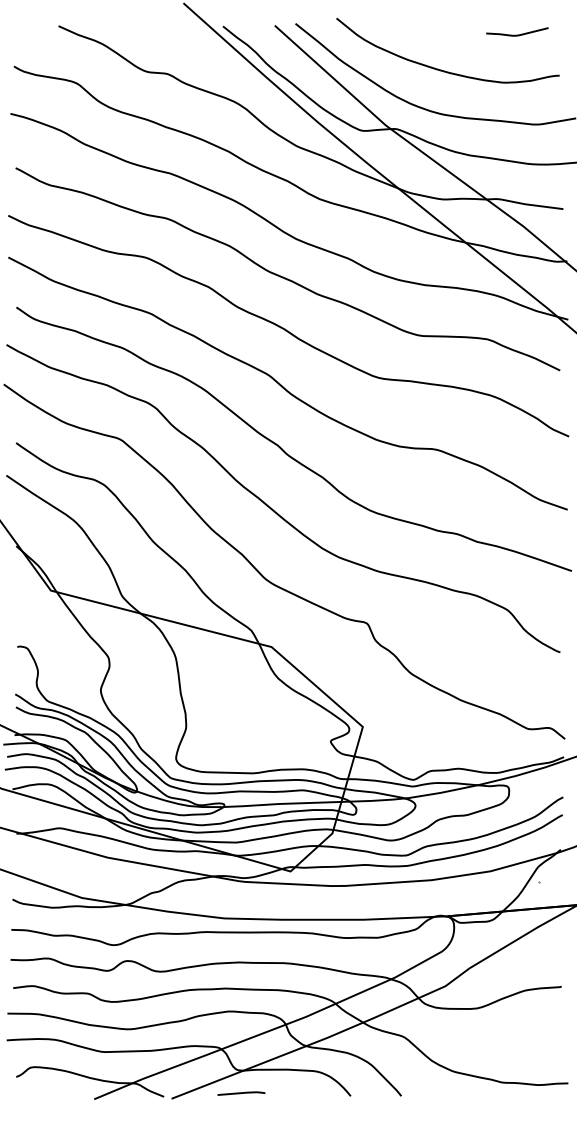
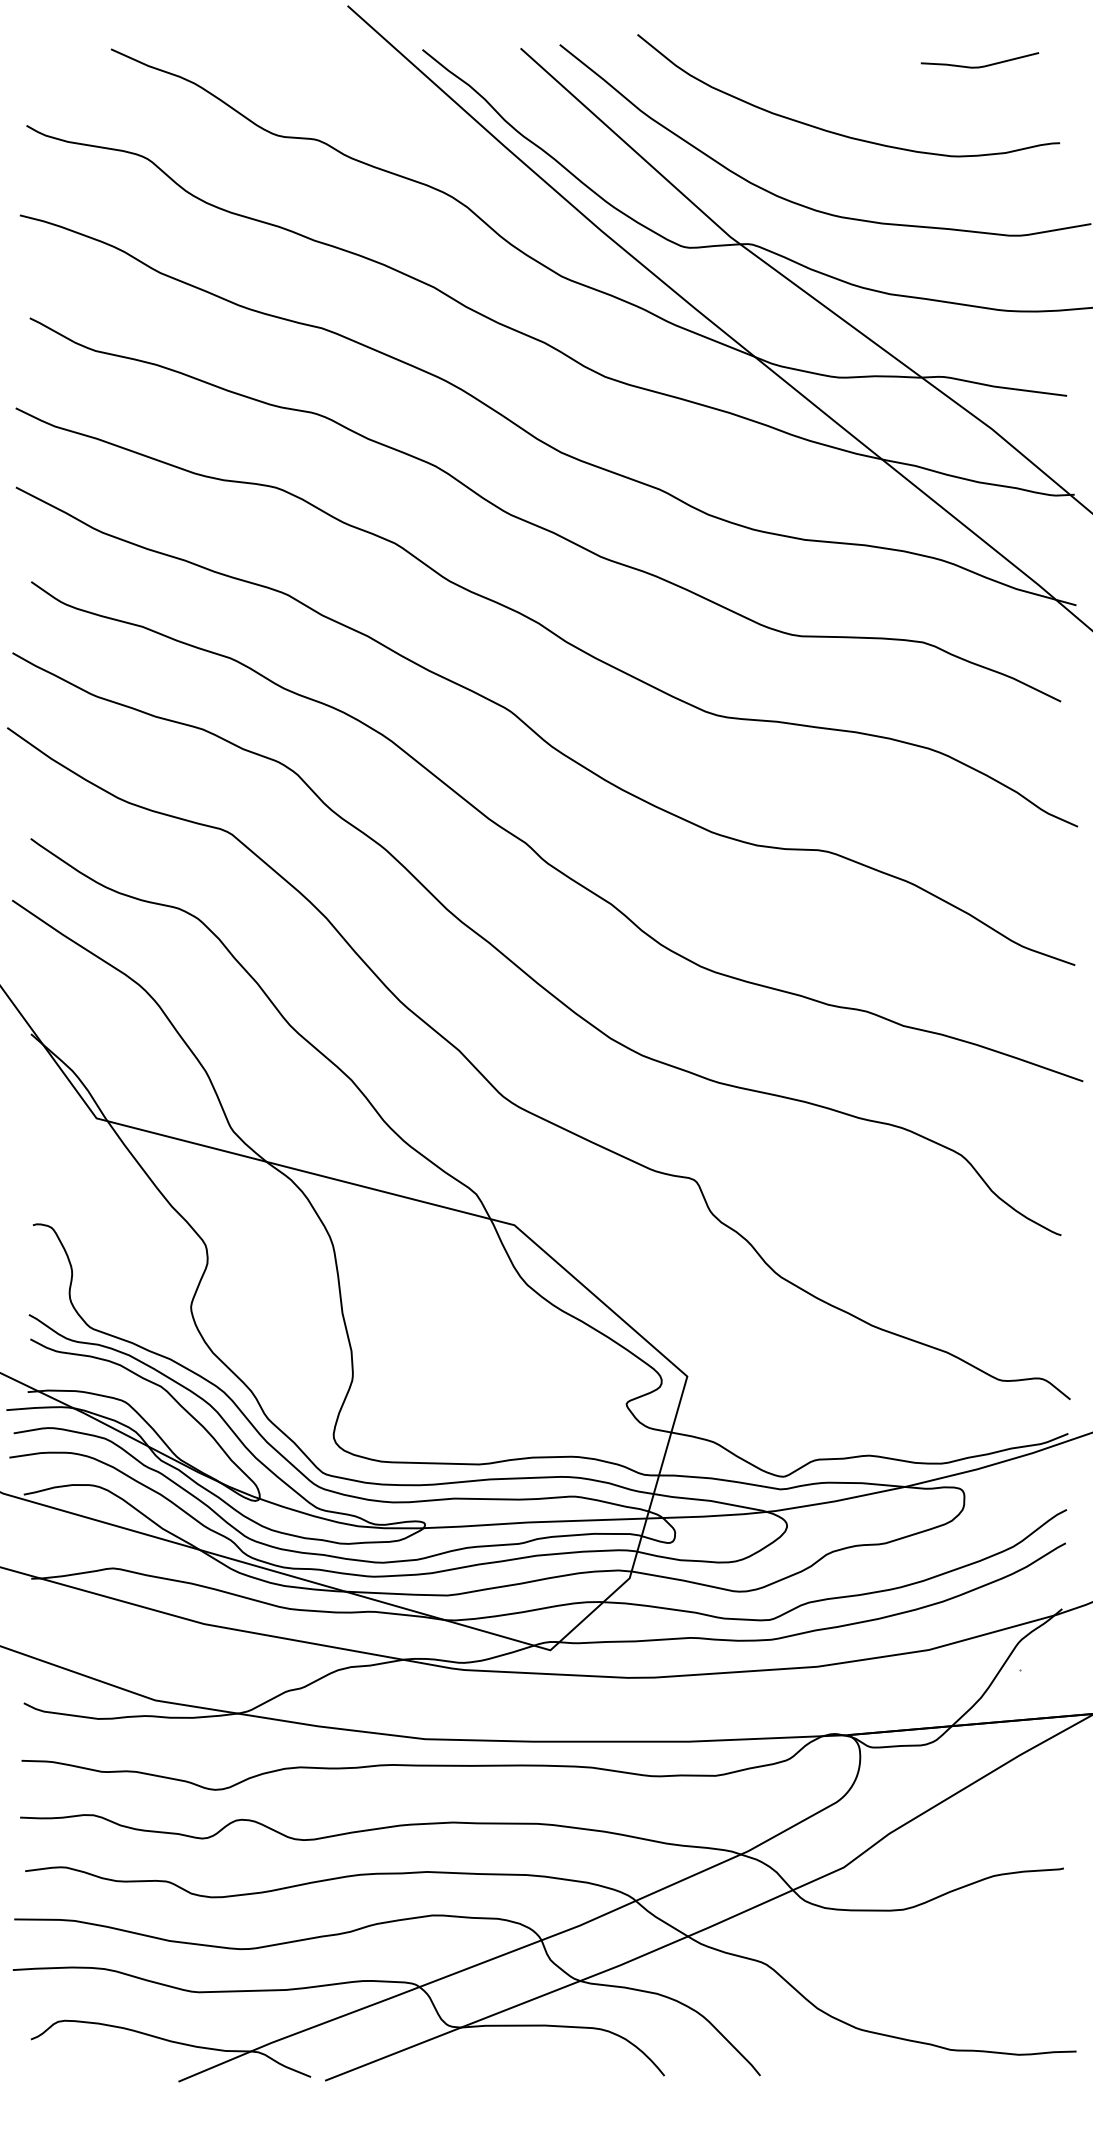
line: (241, 1093) -> (457, 2070), removed

